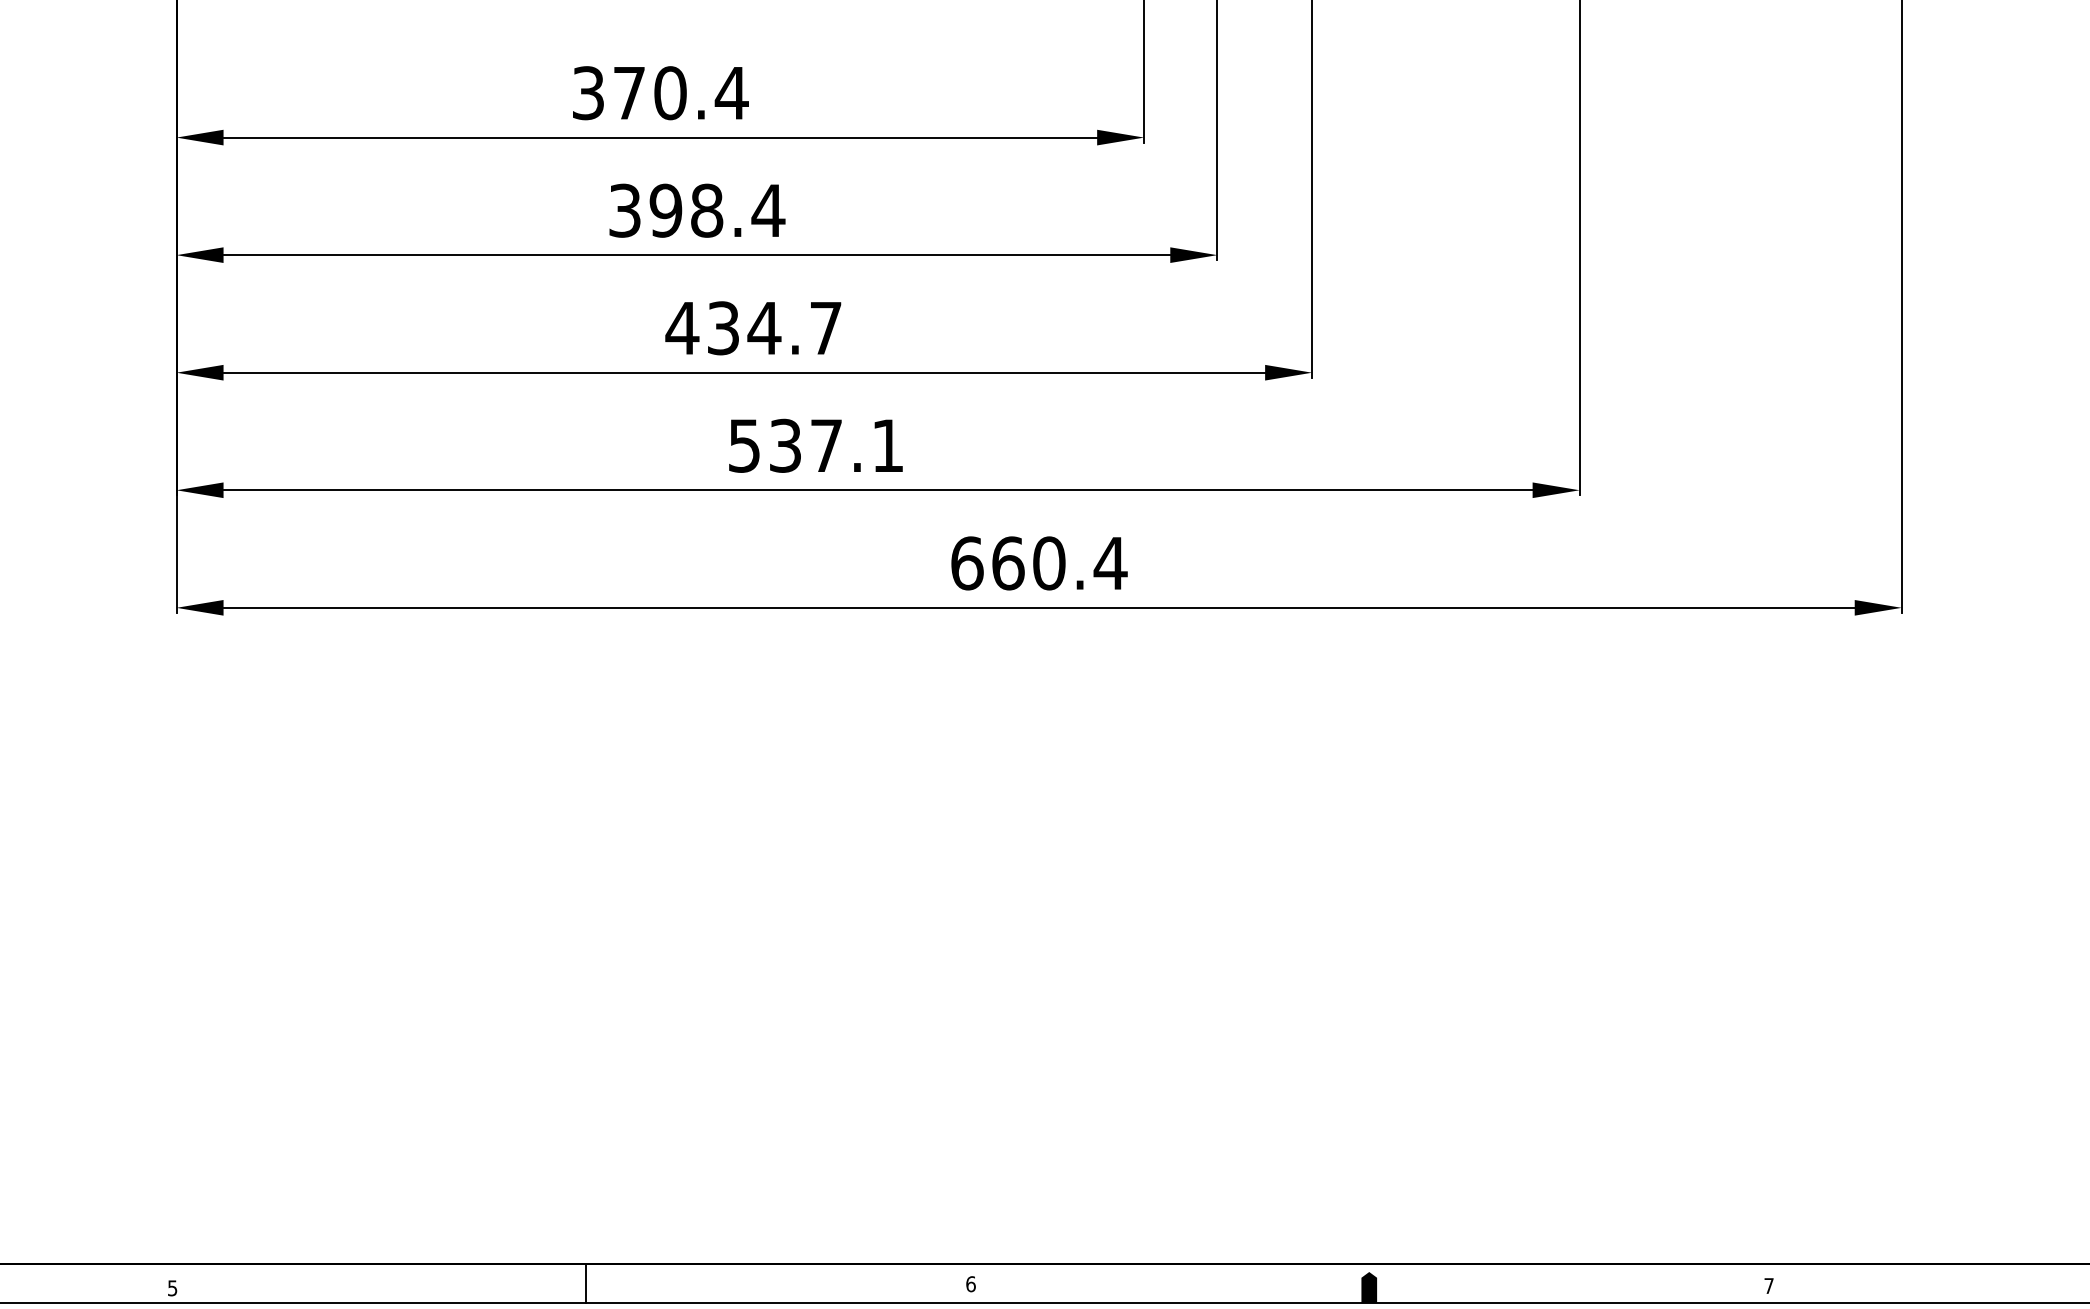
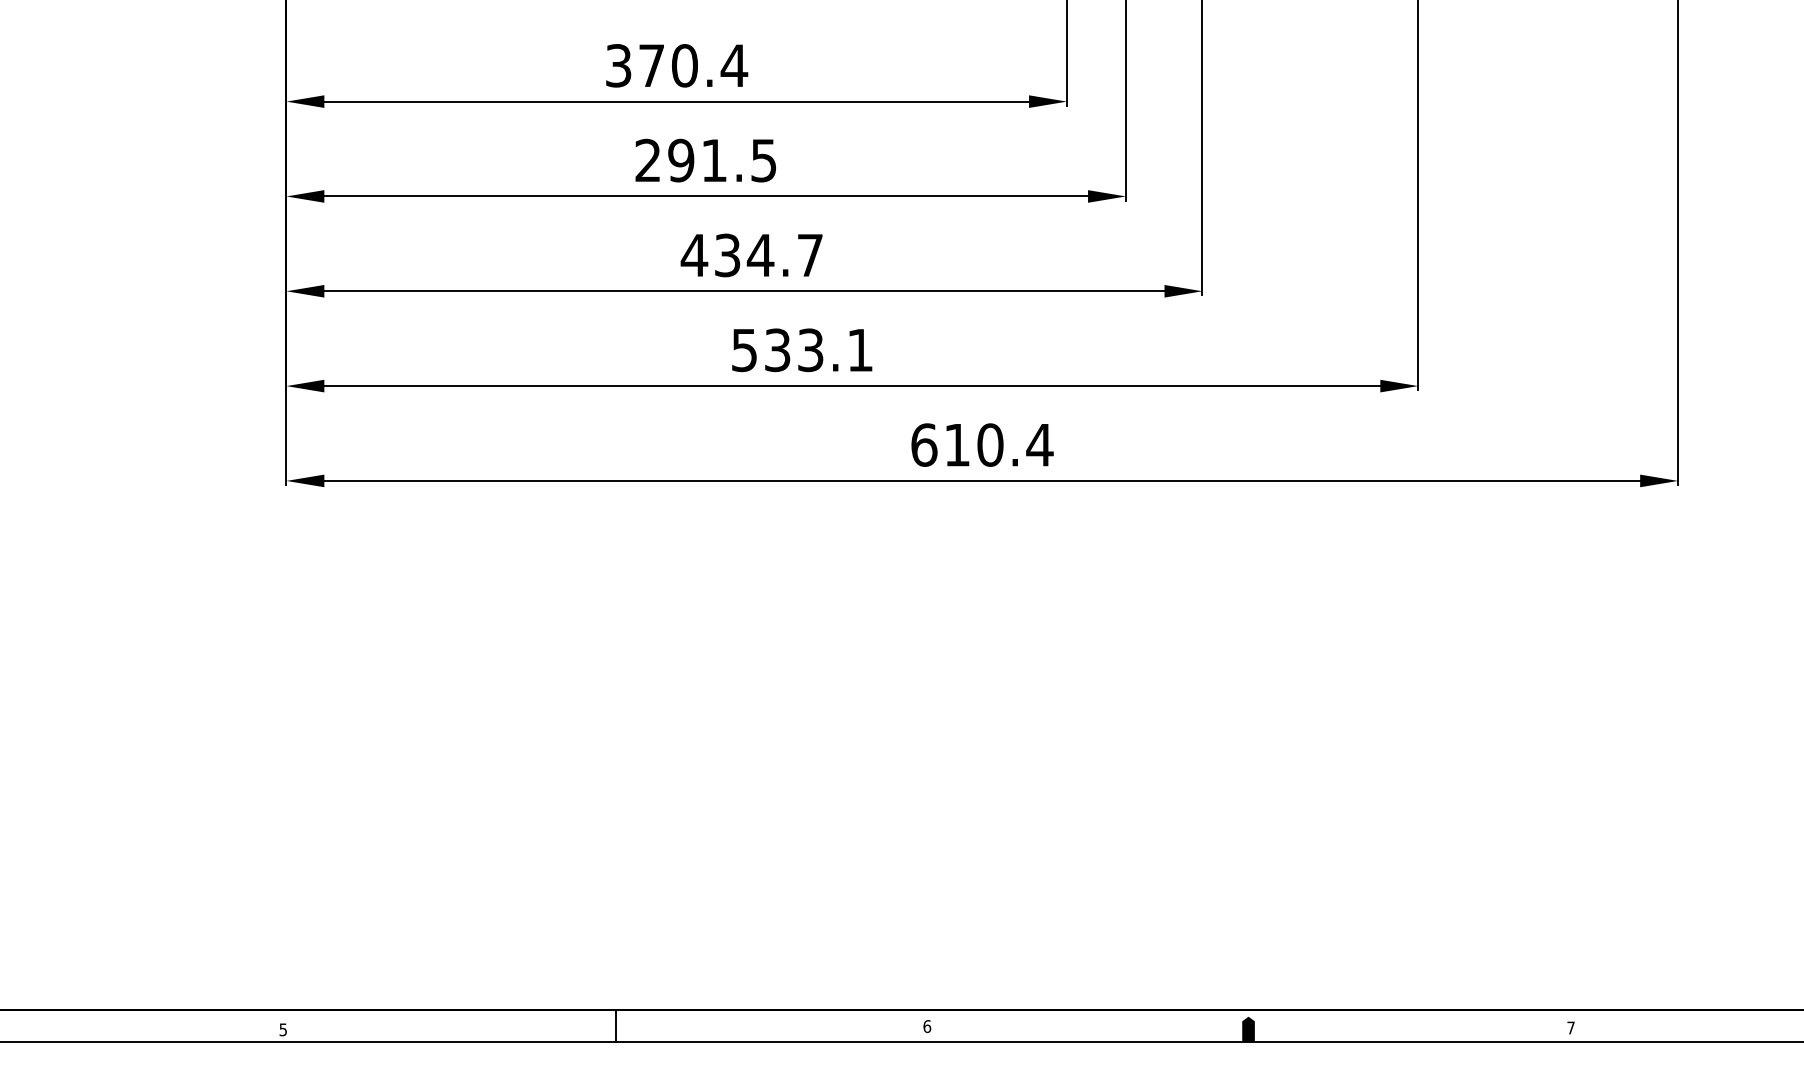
text: (697, 210) -> (706, 160), 398.4 -> 291.5
text: (826, 446) -> (810, 350), 537.1 -> 533.1
text: (1008, 562) -> (957, 444), 660.4 -> 610.4

